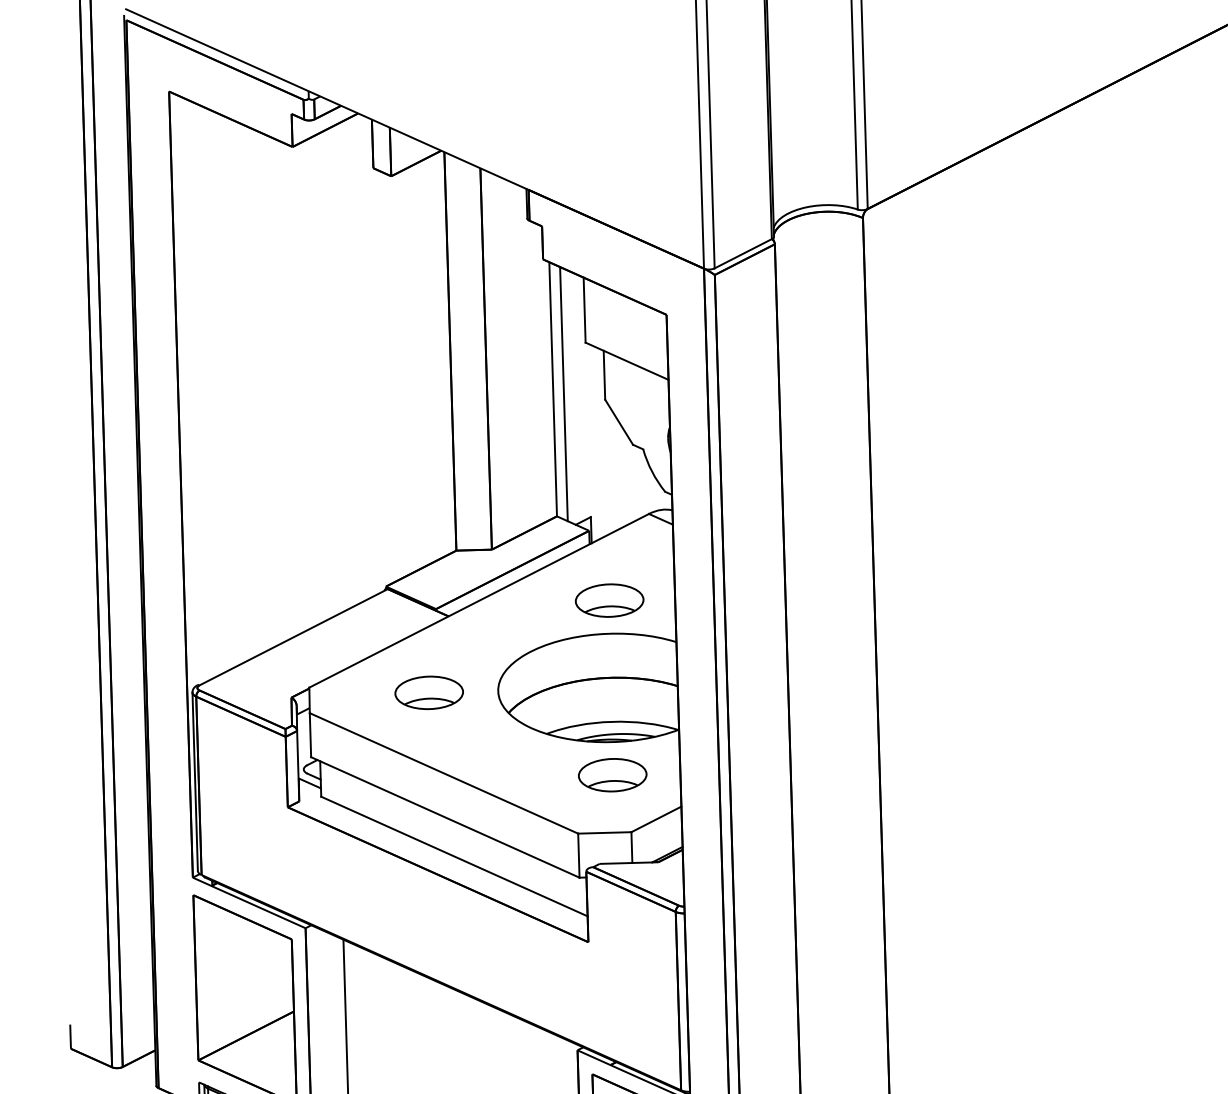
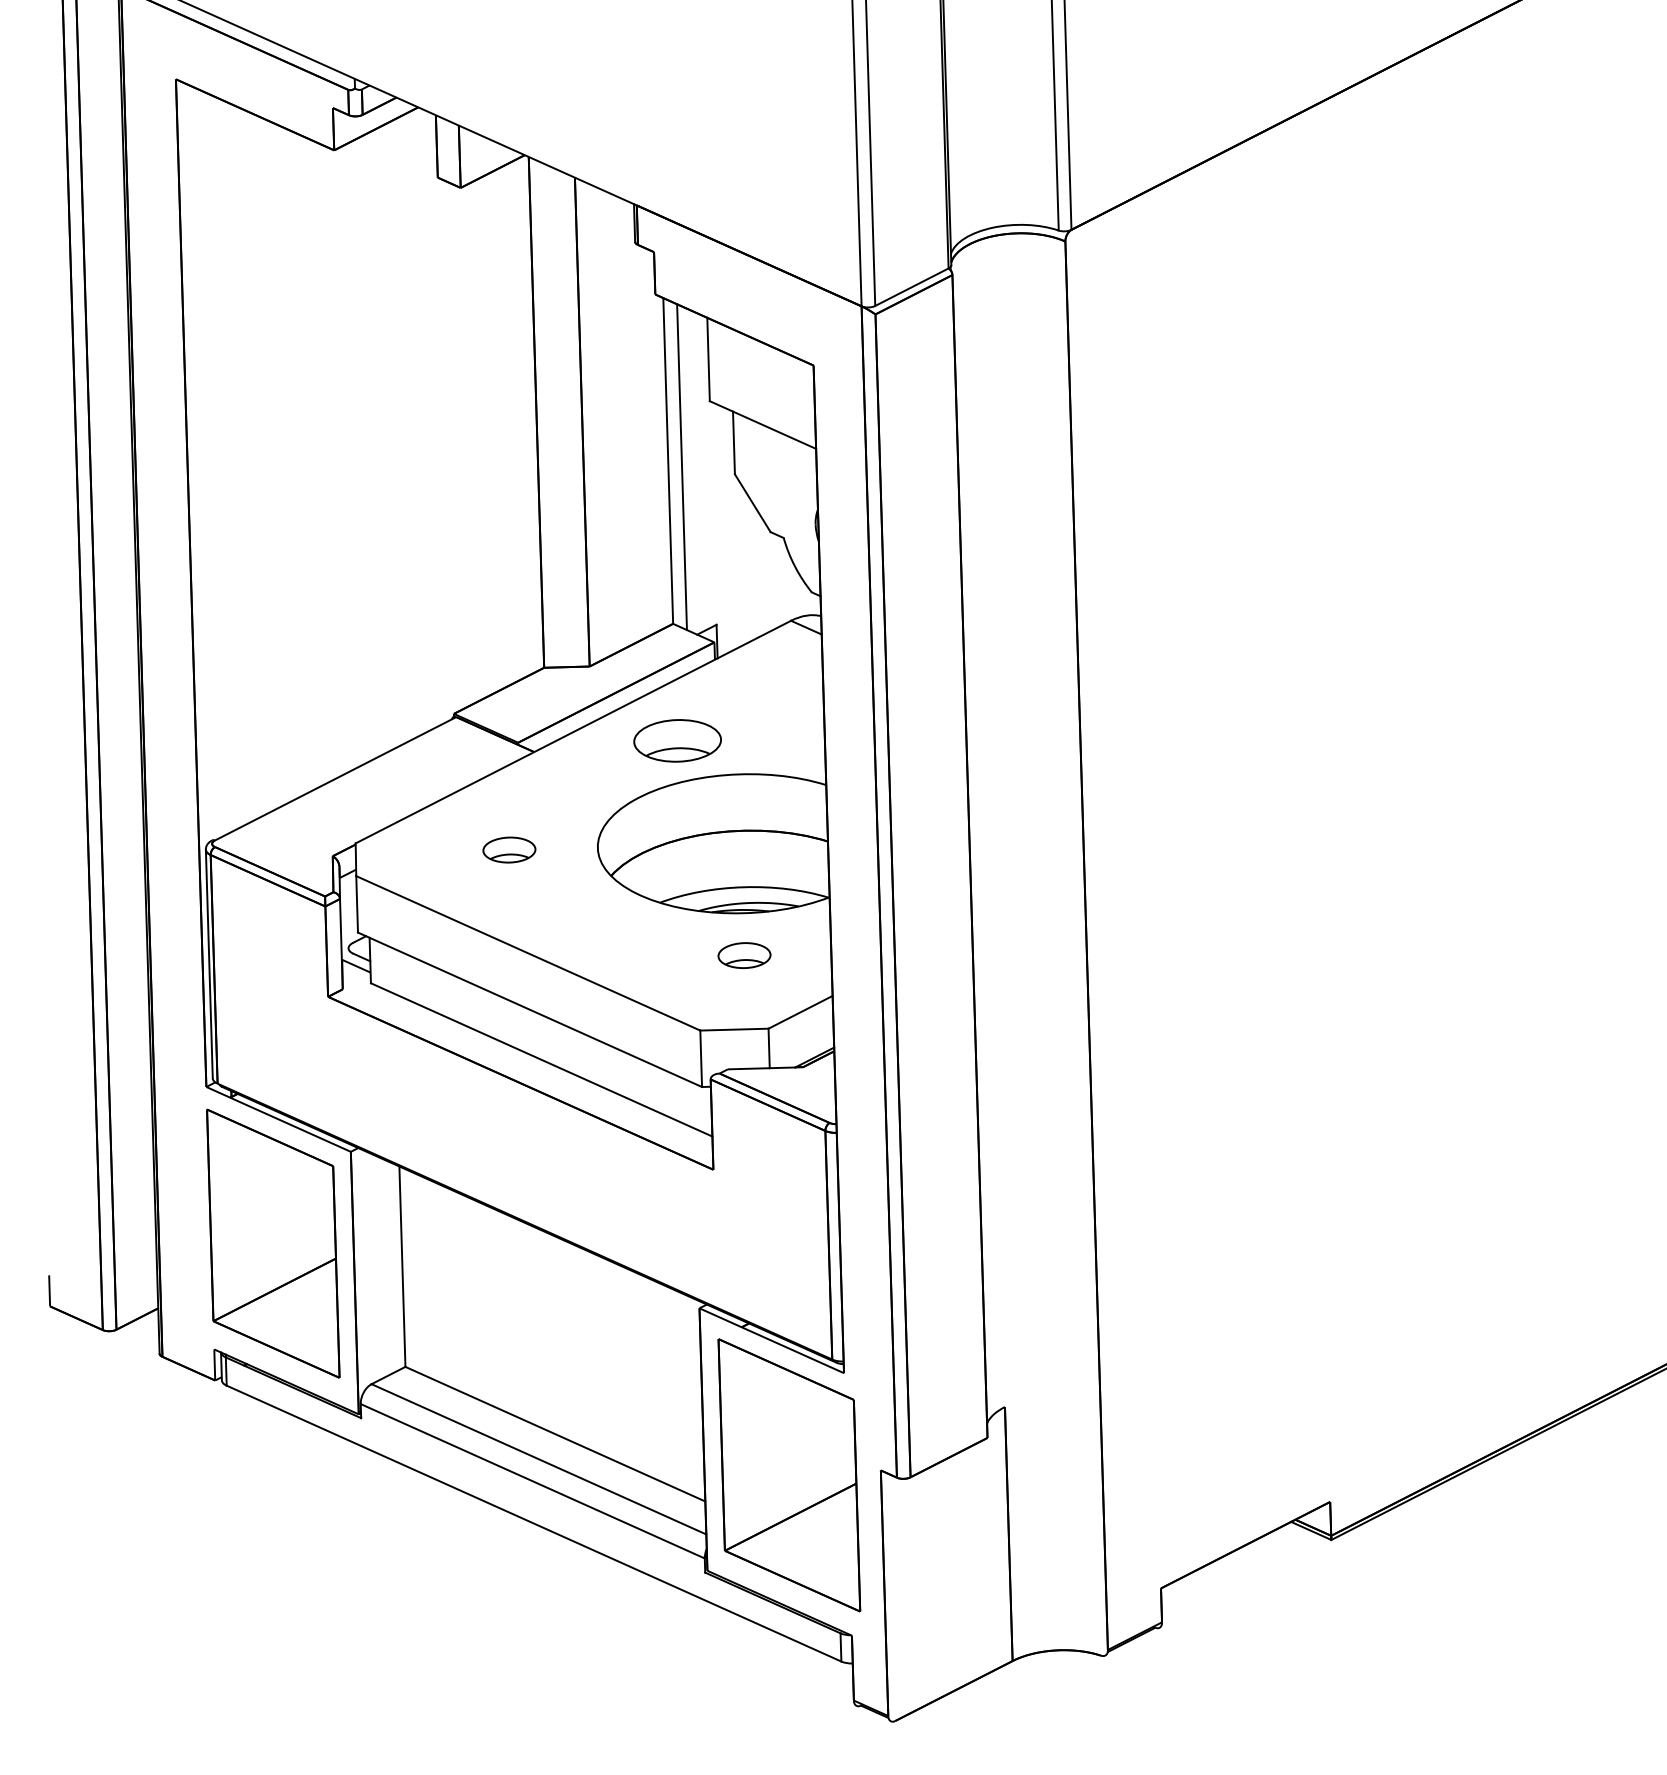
part: (609, 600) -> (677, 740), moved
part: (429, 692) -> (509, 849), size x0.6
part: (612, 775) -> (744, 955), size x0.6

